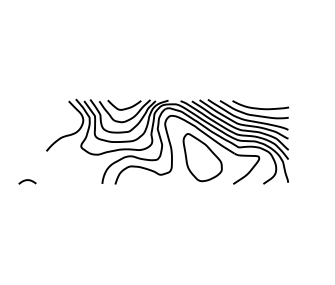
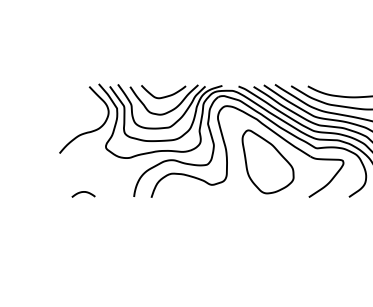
curve: (27, 180) -> (83, 192), moved

